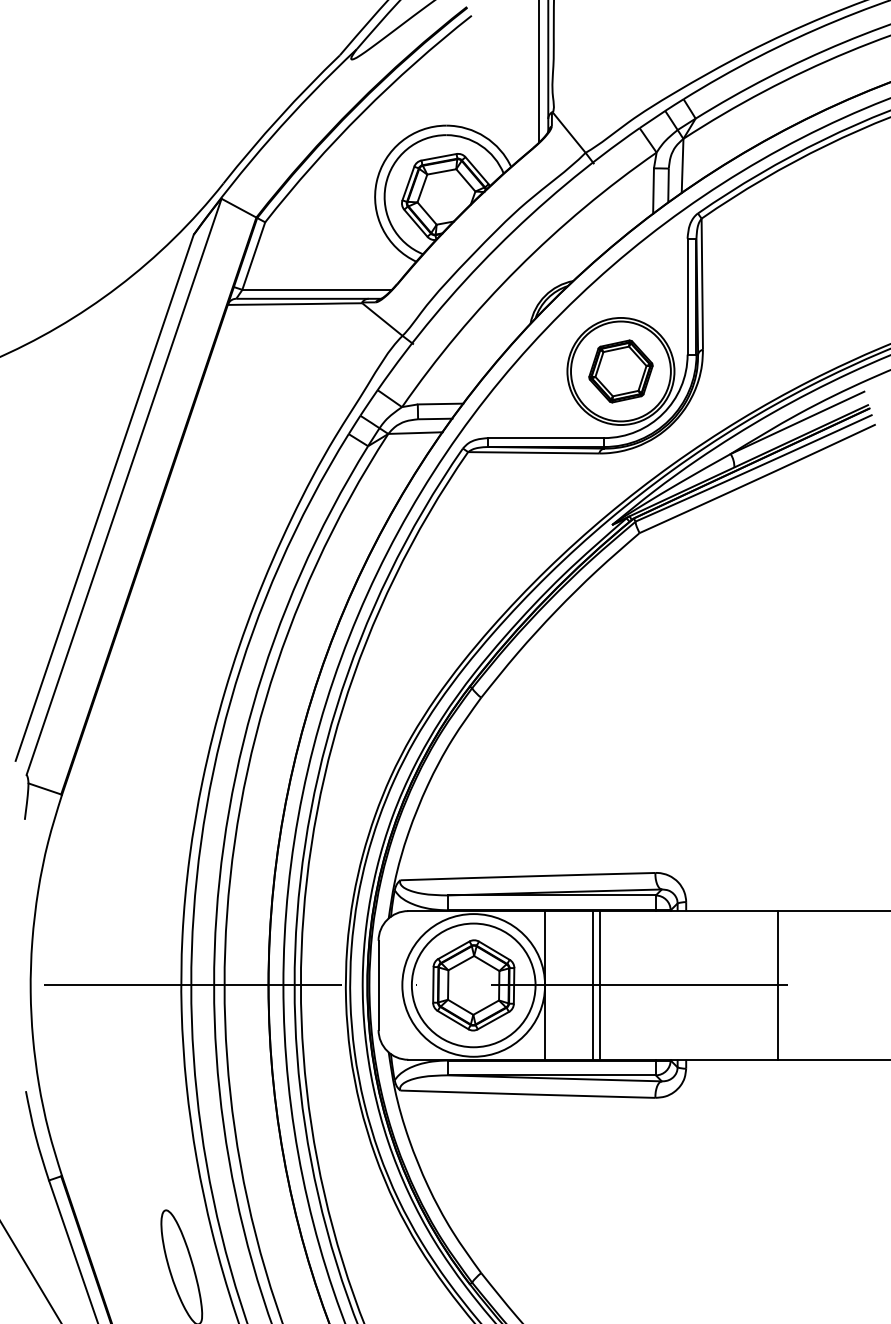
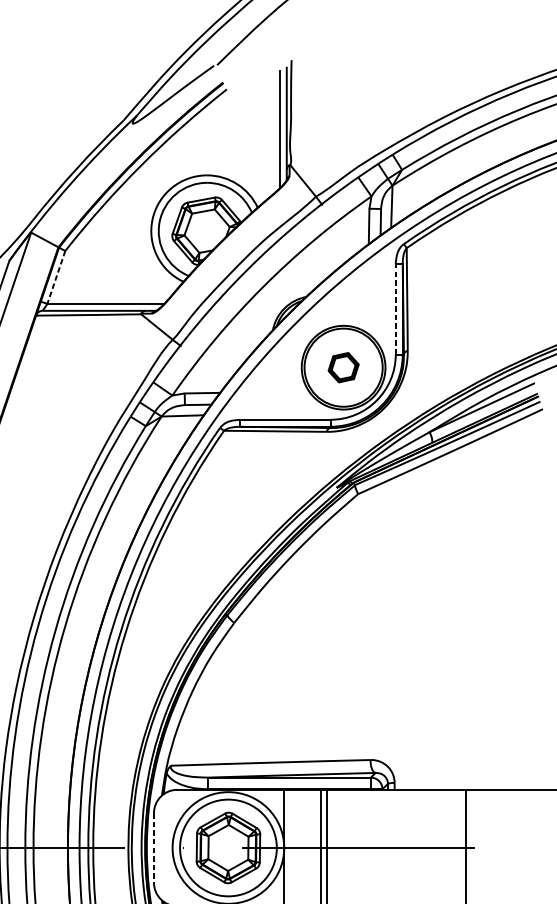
line: (253, 256) -> (56, 277), solid -> dashed
line: (687, 296) -> (395, 309), solid -> dashed
part: (620, 371) -> (343, 367), size x0.6
line: (378, 985) -> (153, 848), solid -> dashed

